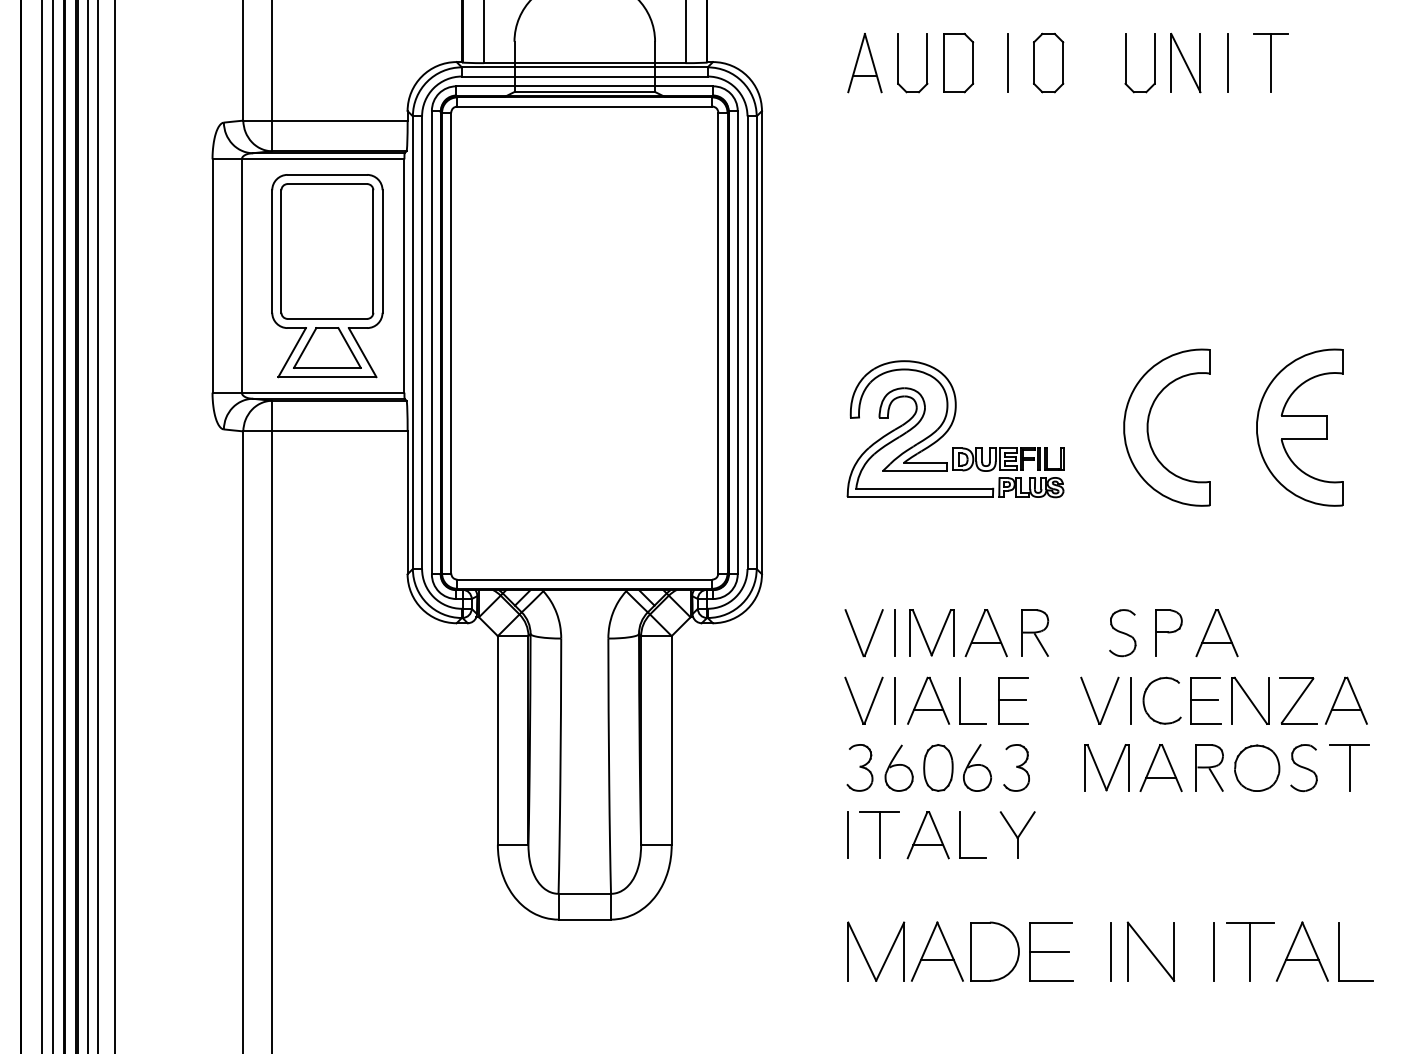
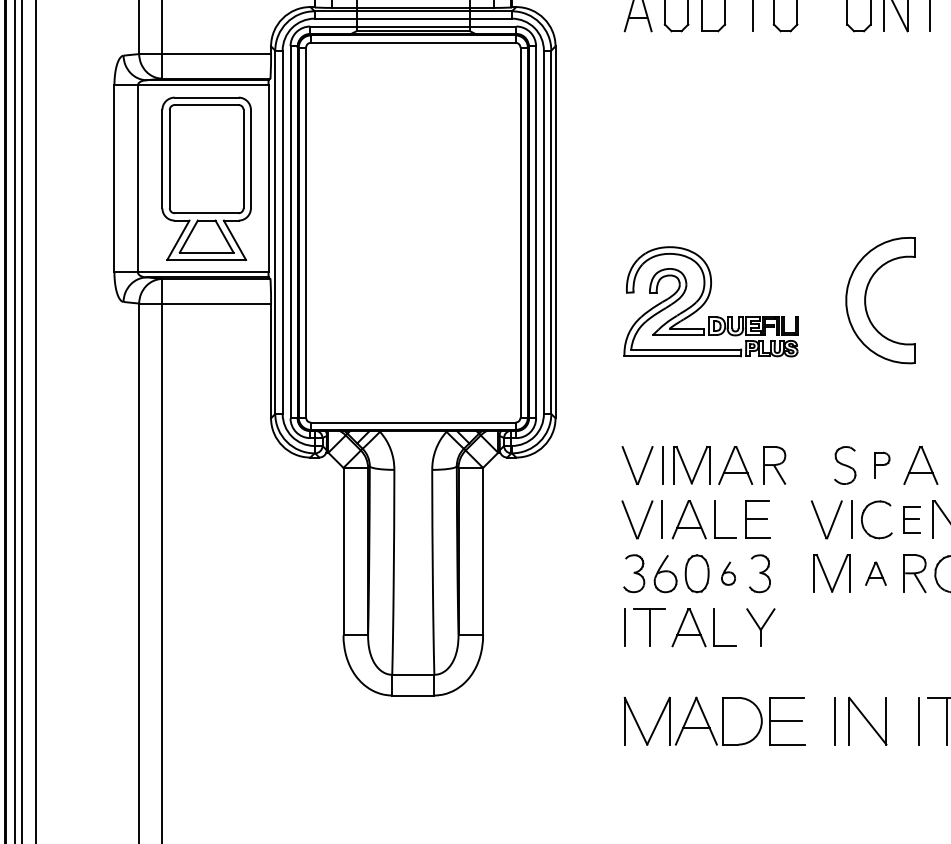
part: (1168, 632) -> (881, 465), size x0.7
part: (1205, 700) -> (911, 519), size x0.7
part: (977, 767) -> (728, 573), size x0.6
part: (1160, 767) -> (875, 573), size x0.6

